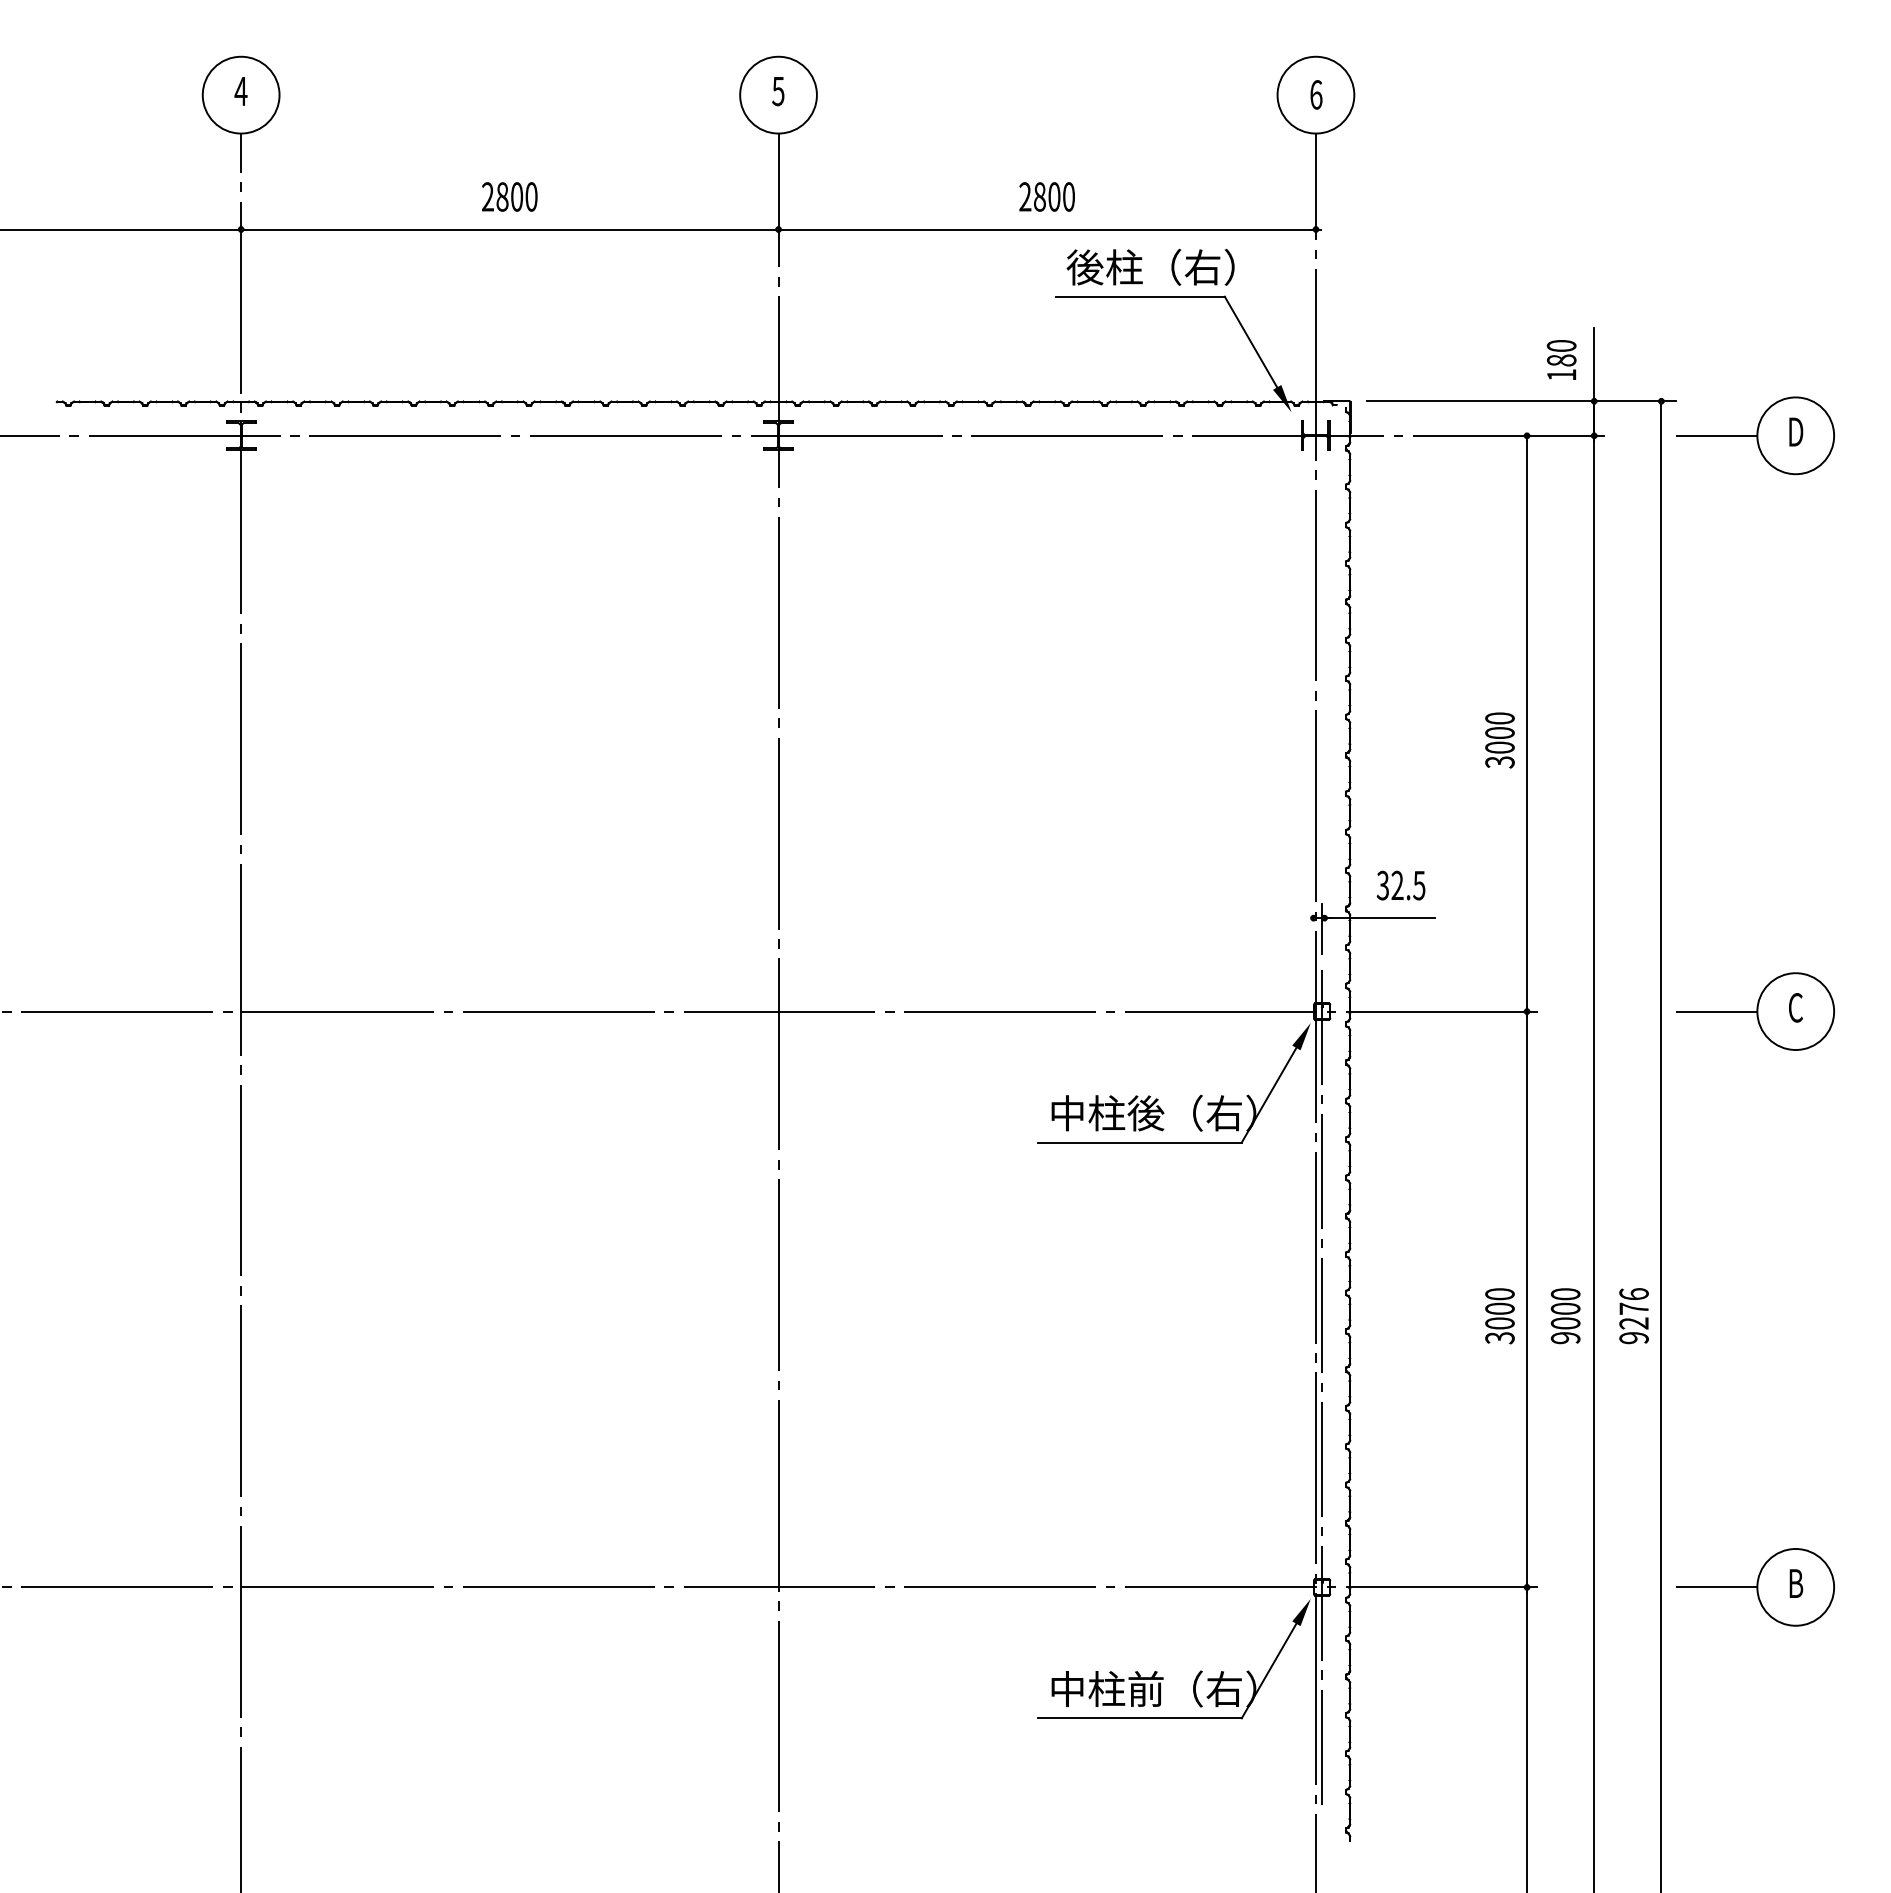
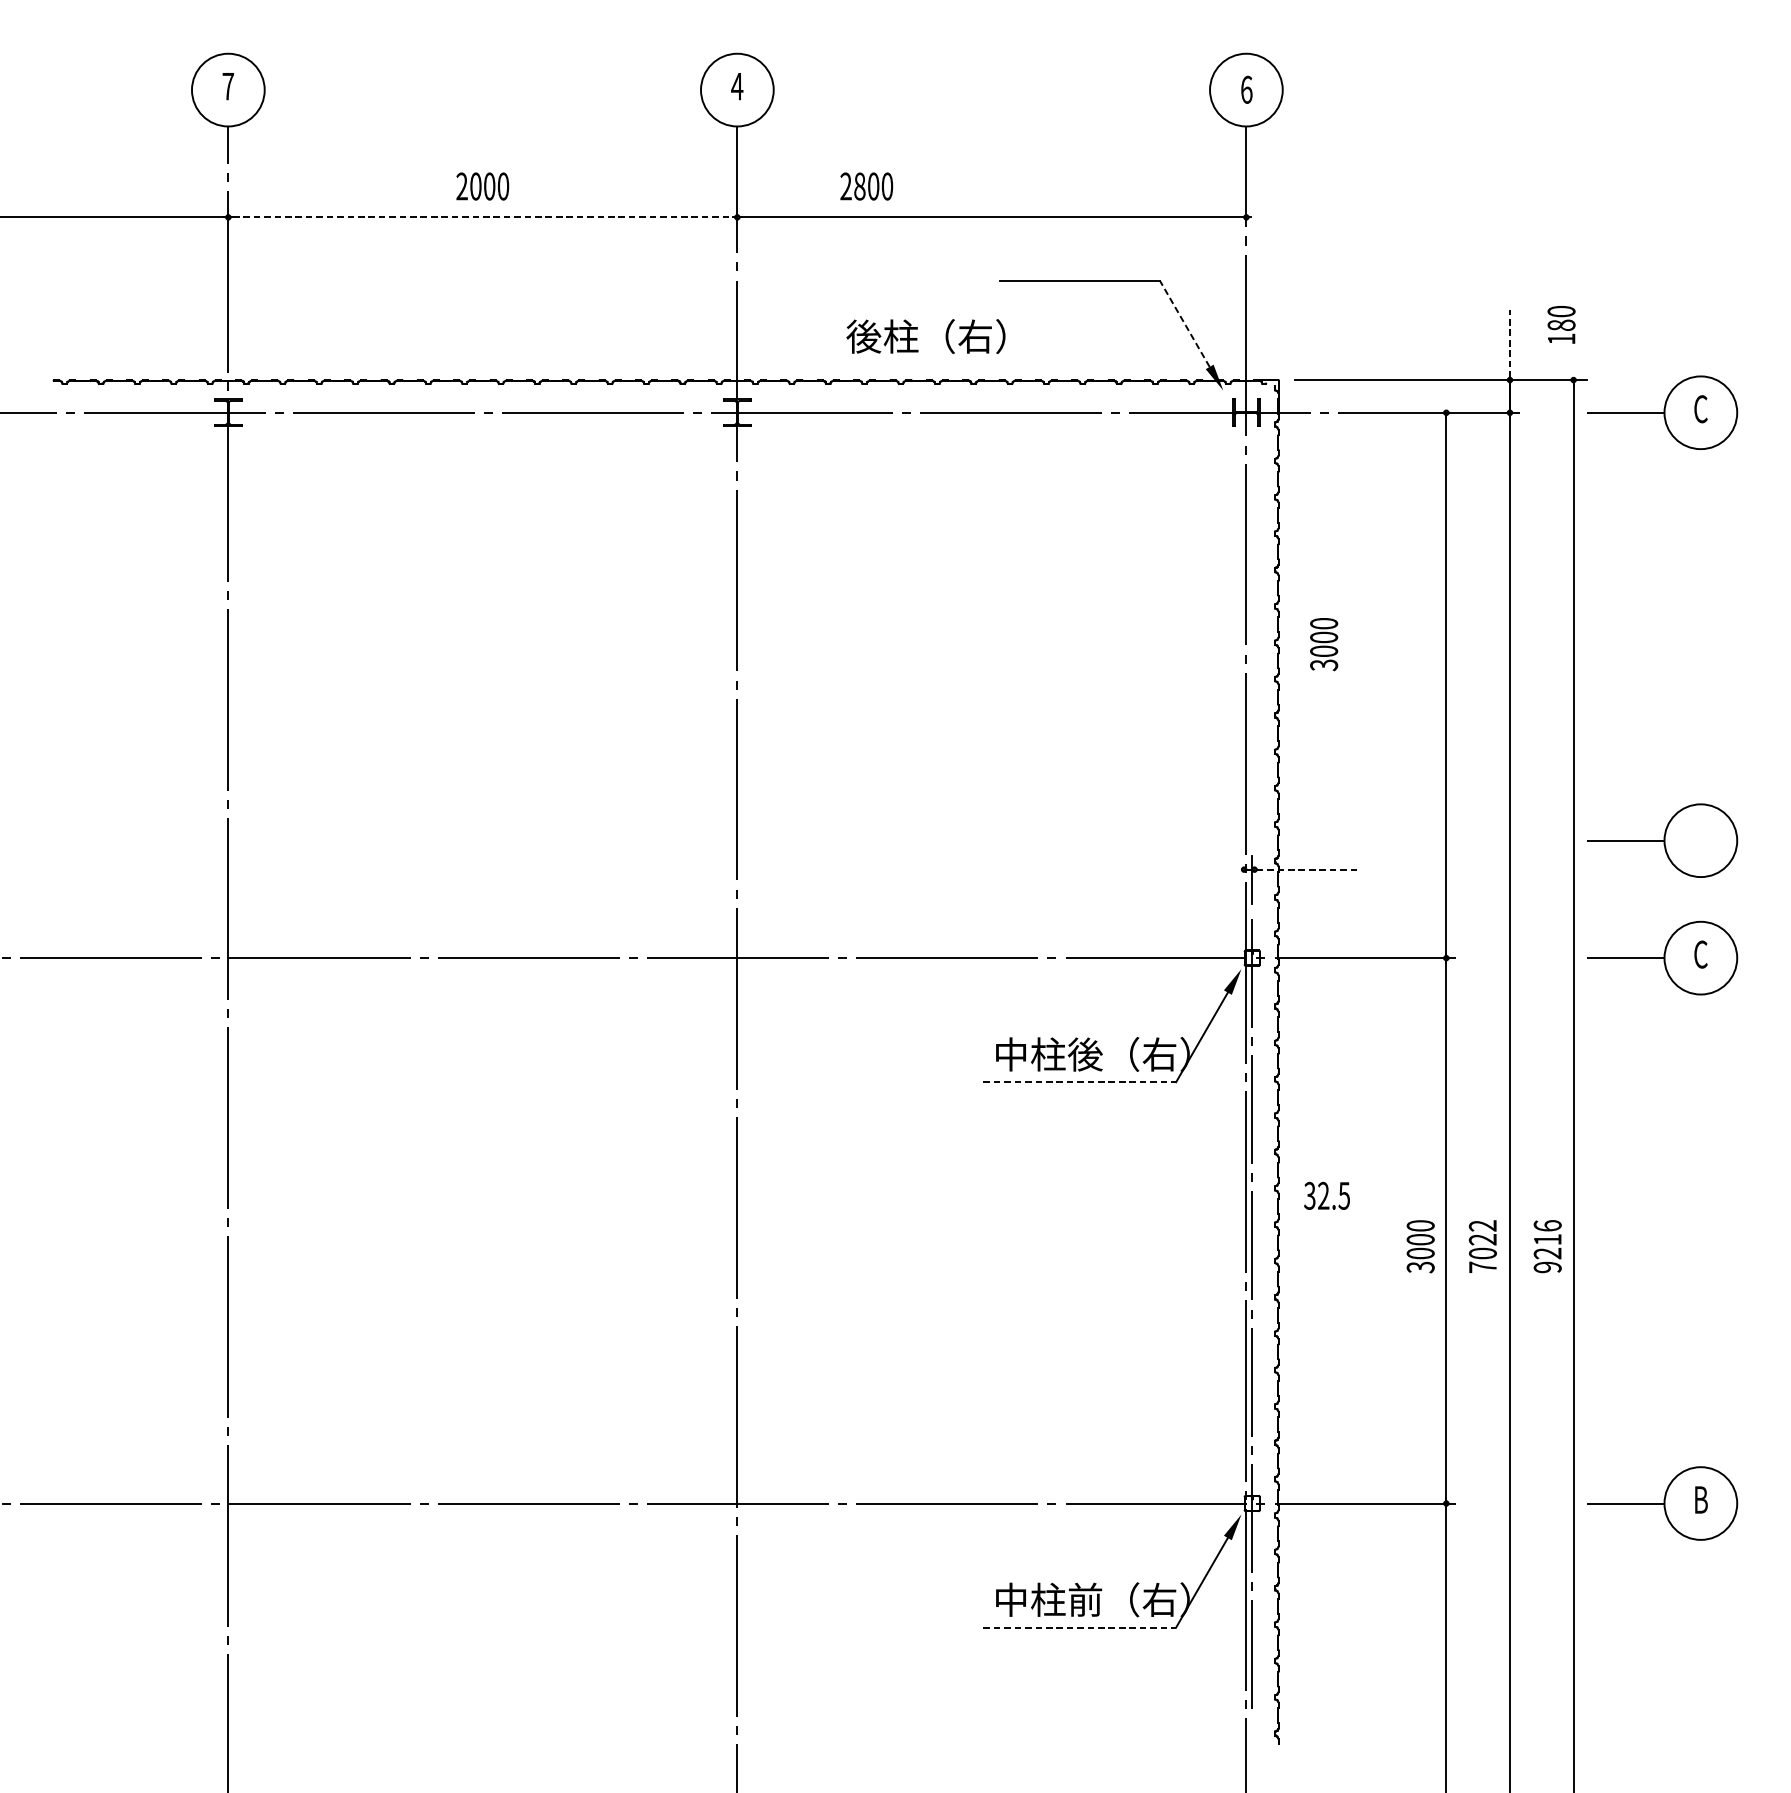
text: (240, 91) -> (227, 86), 4 -> 7
text: (777, 91) -> (736, 86), 5 -> 4
text: (502, 196) -> (475, 186), 2800 -> 2000
text: (1046, 196) -> (866, 186), moved
line: (509, 229) -> (482, 217), solid -> dashed
text: (1150, 266) -> (925, 335), moved
line: (1250, 341) -> (1184, 323), solid -> dashed
text: (1561, 359) -> (1561, 324), moved
line: (1594, 363) -> (1510, 344), solid -> dashed
text: (1796, 431) -> (1701, 408), D -> C
text: (1499, 740) -> (1323, 644), moved
text: (1400, 885) -> (1326, 1195), moved
part: (1755, 887) -> (1662, 840), added
line: (1375, 918) -> (1302, 869), solid -> dashed
line: (1140, 1142) -> (1080, 1082), solid -> dashed
text: (1633, 1308) -> (1547, 1239), 9276 -> 9216
text: (1565, 1316) -> (1482, 1246), 9000 -> 7022
line: (1140, 1718) -> (1080, 1627), solid -> dashed

